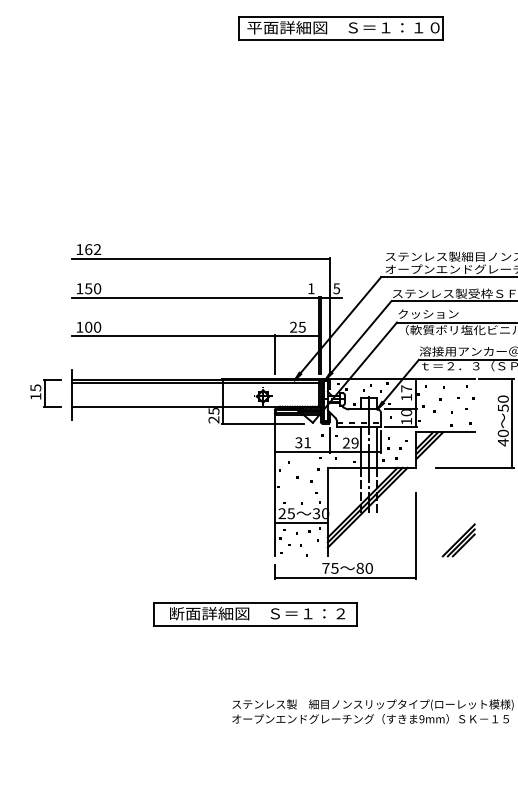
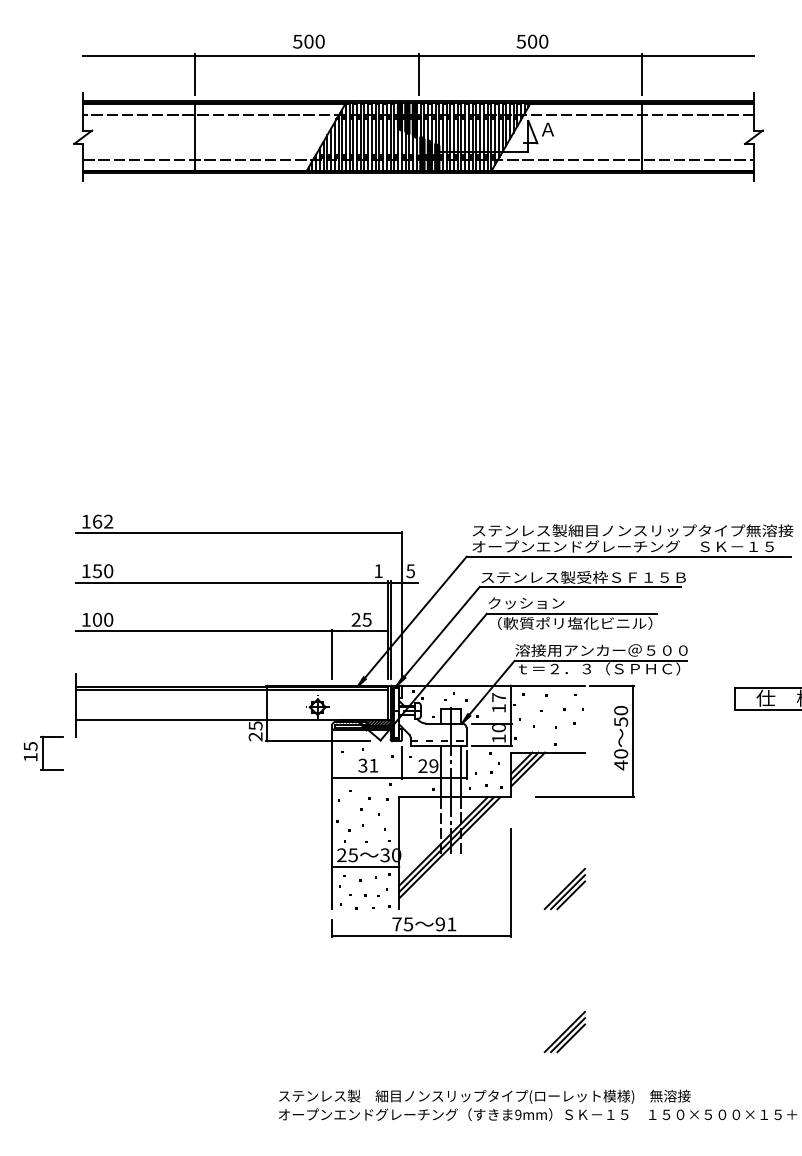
part: (341, 28) -> (416, 242), removed
part: (45, 392) -> (43, 752), moved
text: (364, 568) -> (445, 924), 80 -> 91
part: (255, 614) -> (307, 982), removed
part: (458, 653) -> (564, 1031), added

